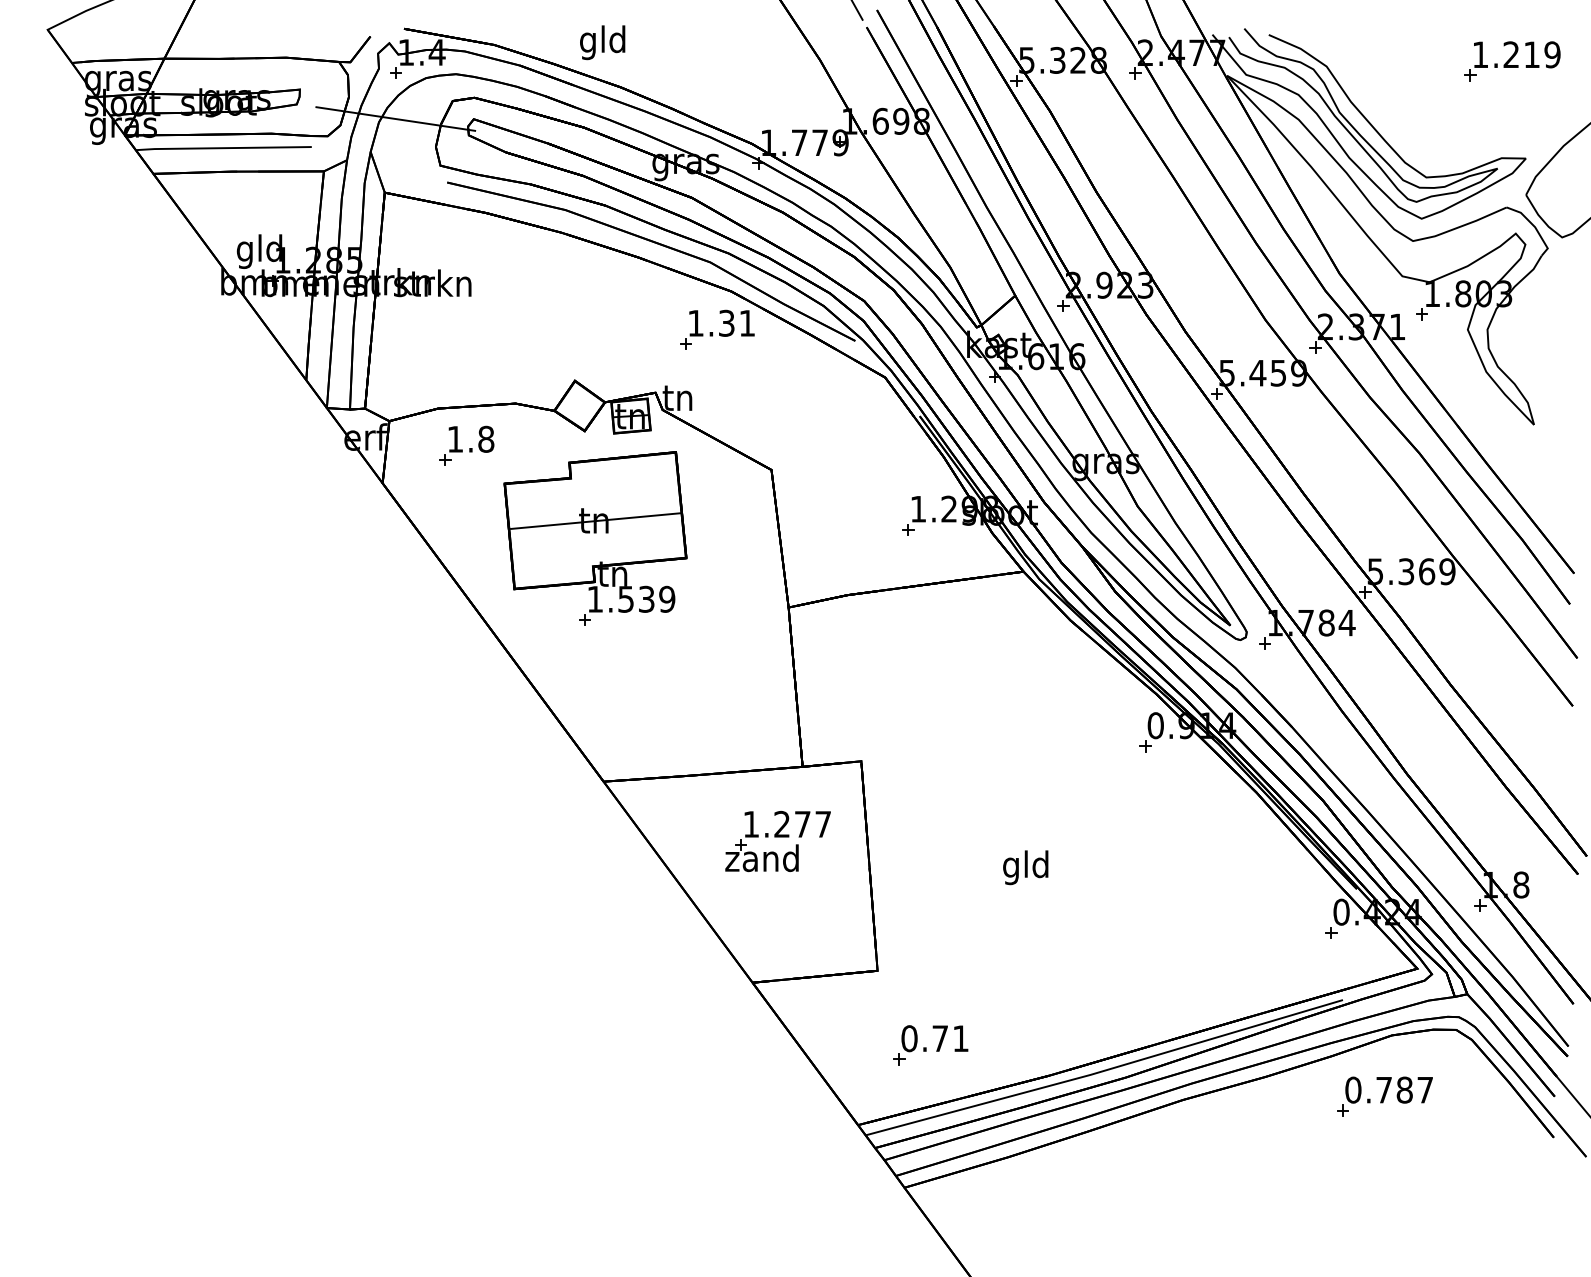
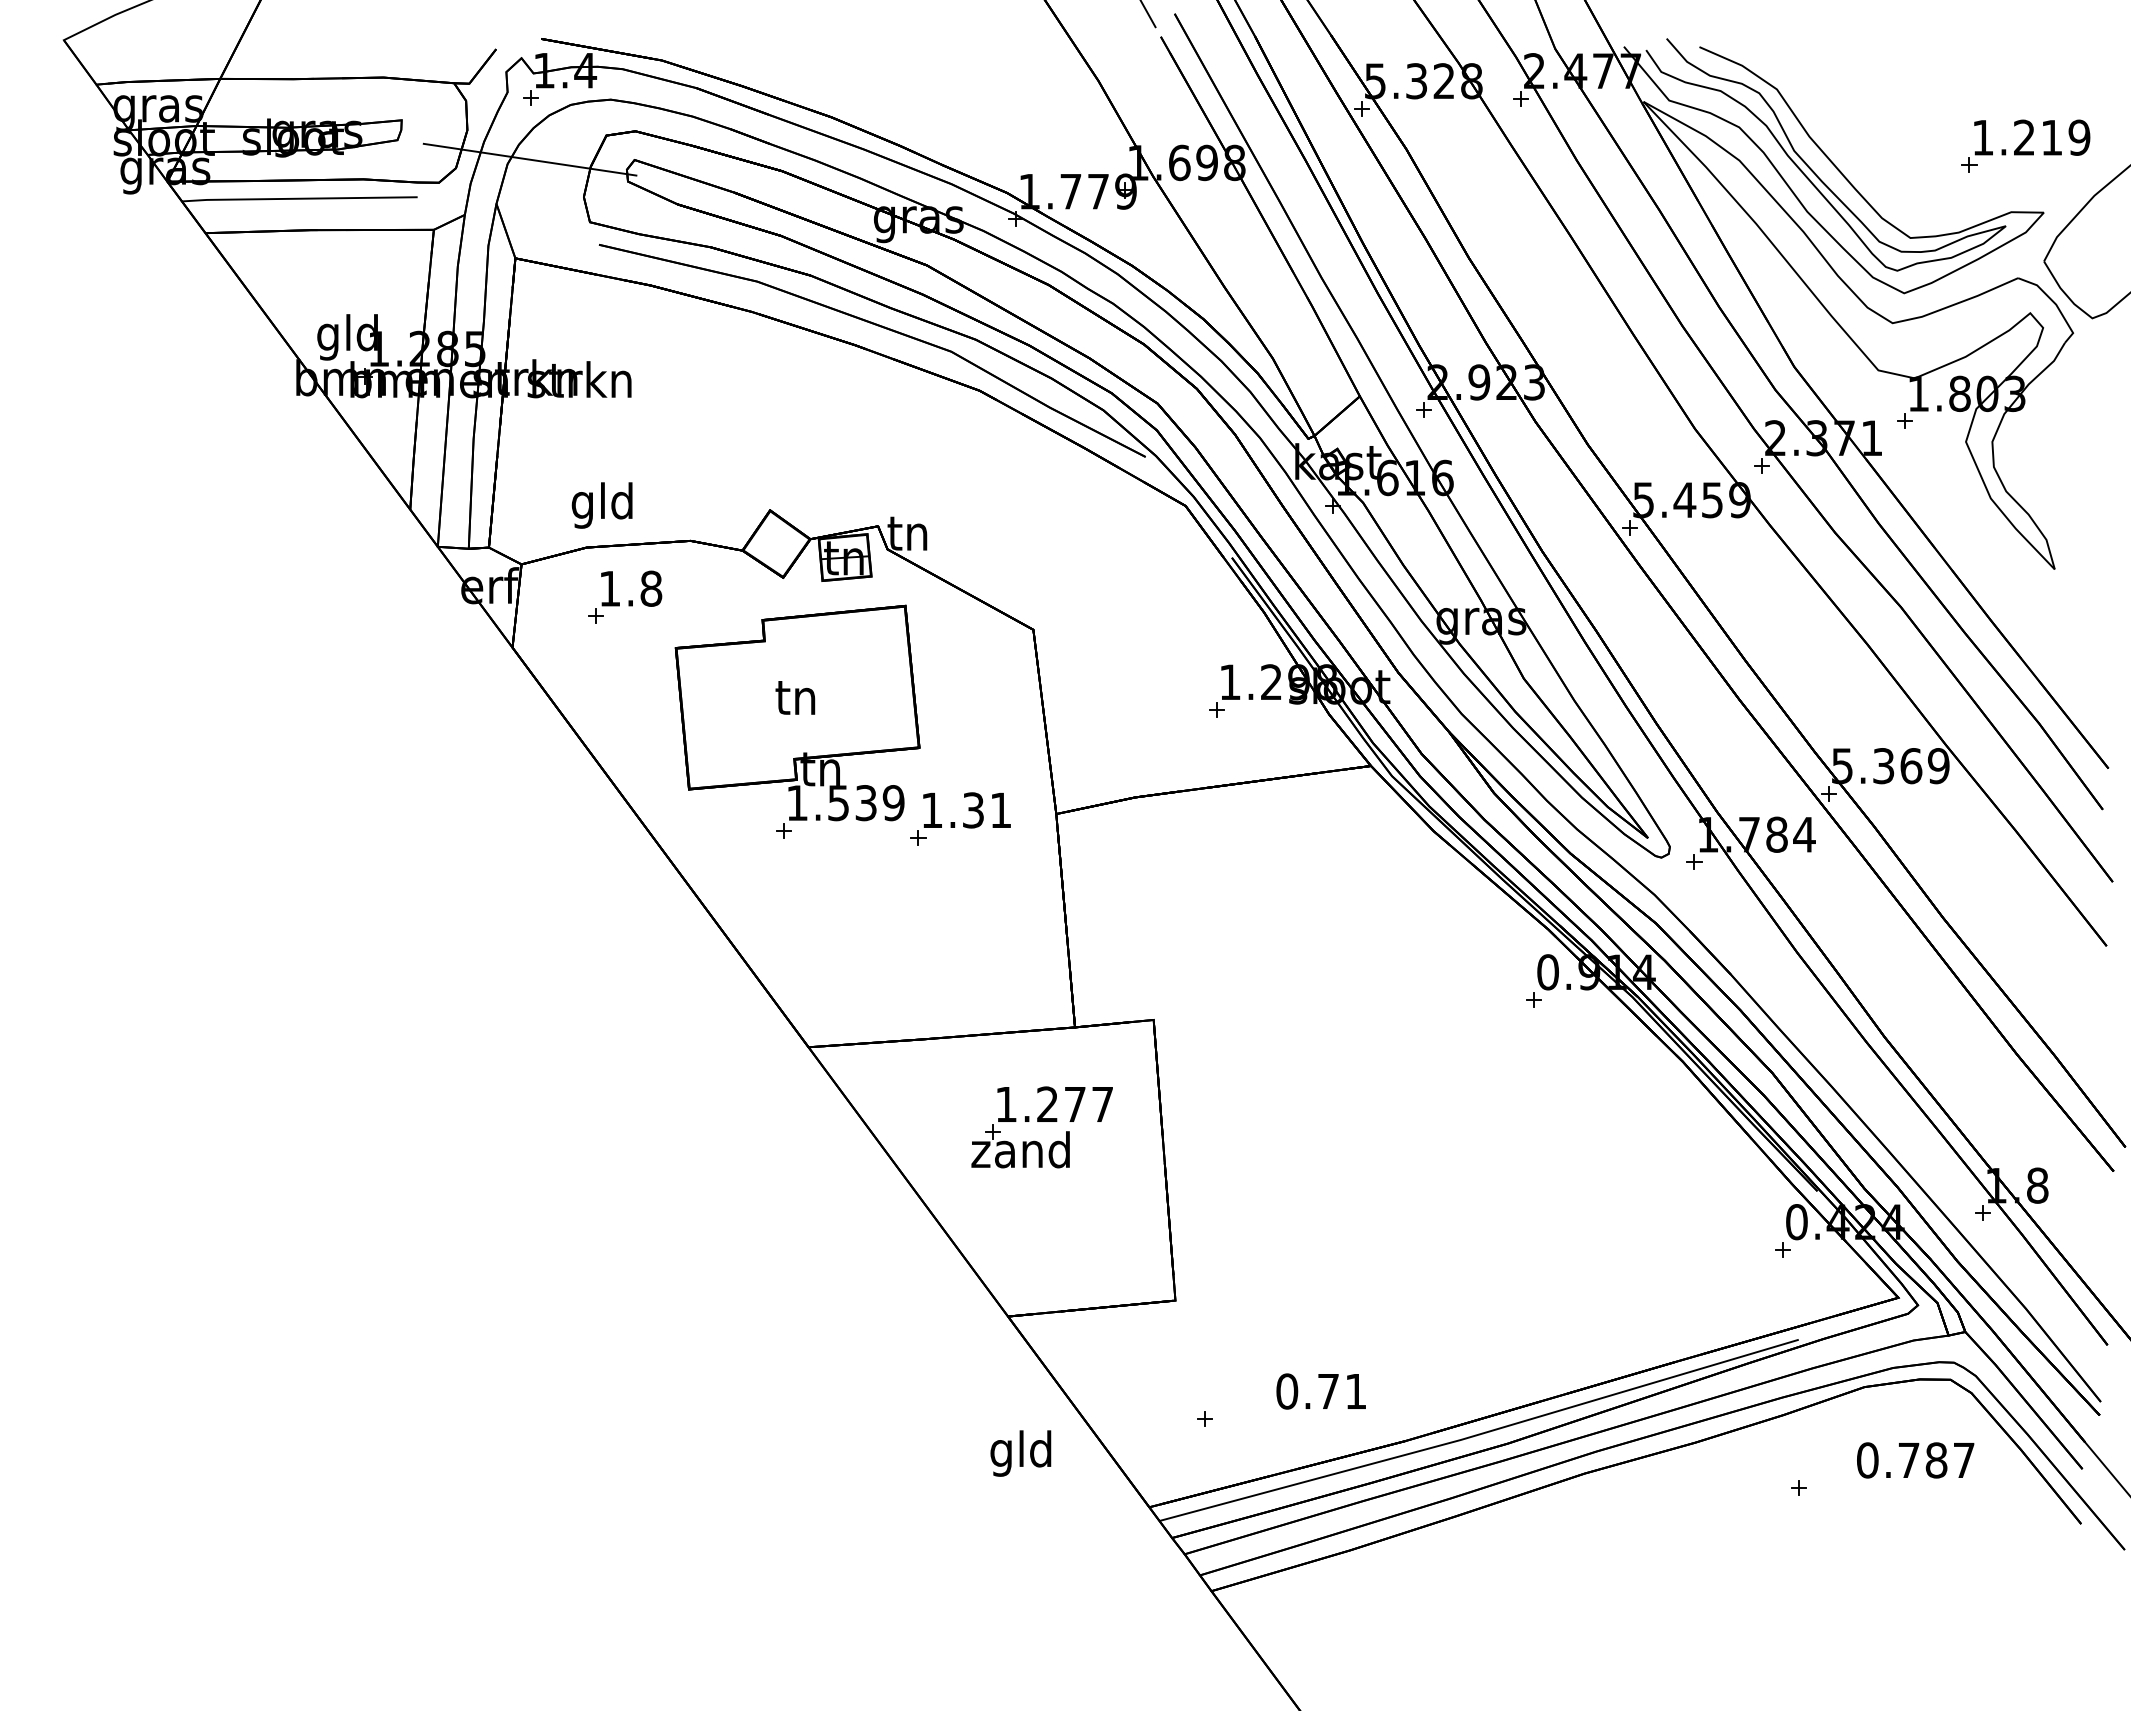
text: (602, 42) -> (601, 505), moved
part: (1512, 60) -> (2025, 145), moved
part: (717, 329) -> (960, 818), moved
line: (596, 520) -> (798, 697), removed
text: (1025, 867) -> (1020, 1453), moved
text: (934, 1038) -> (1320, 1391), moved
text: (1389, 1090) -> (1915, 1460), moved

